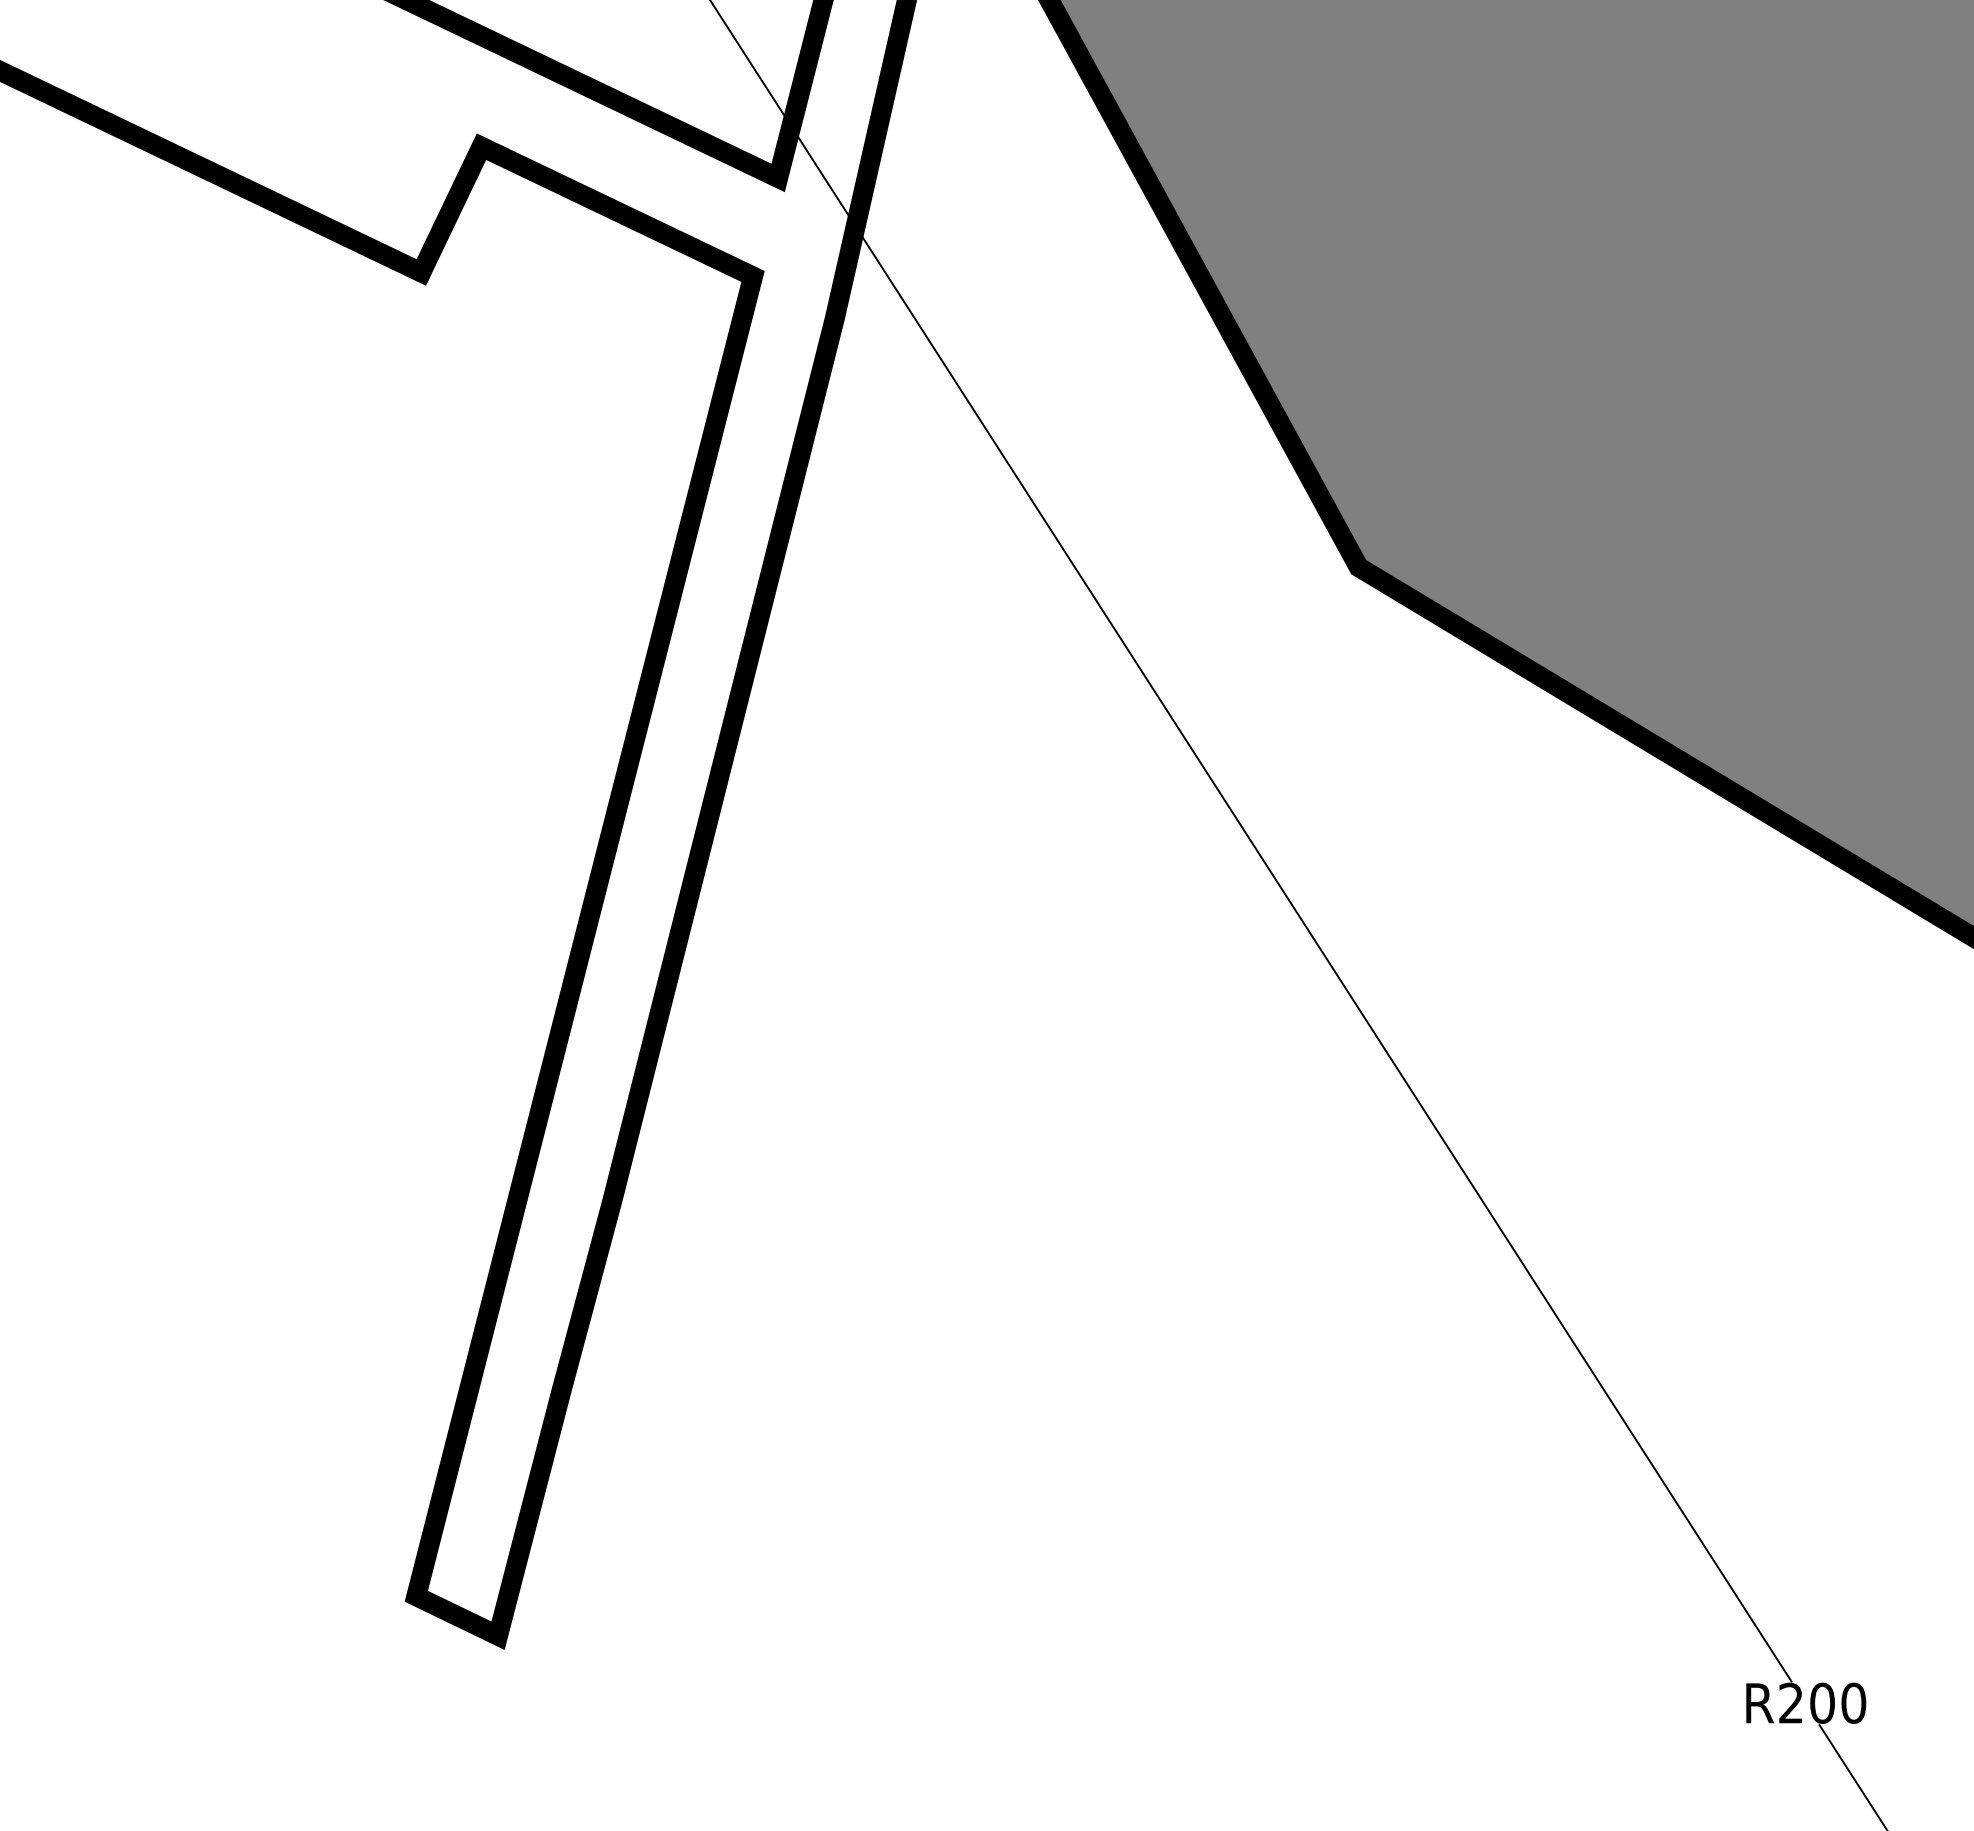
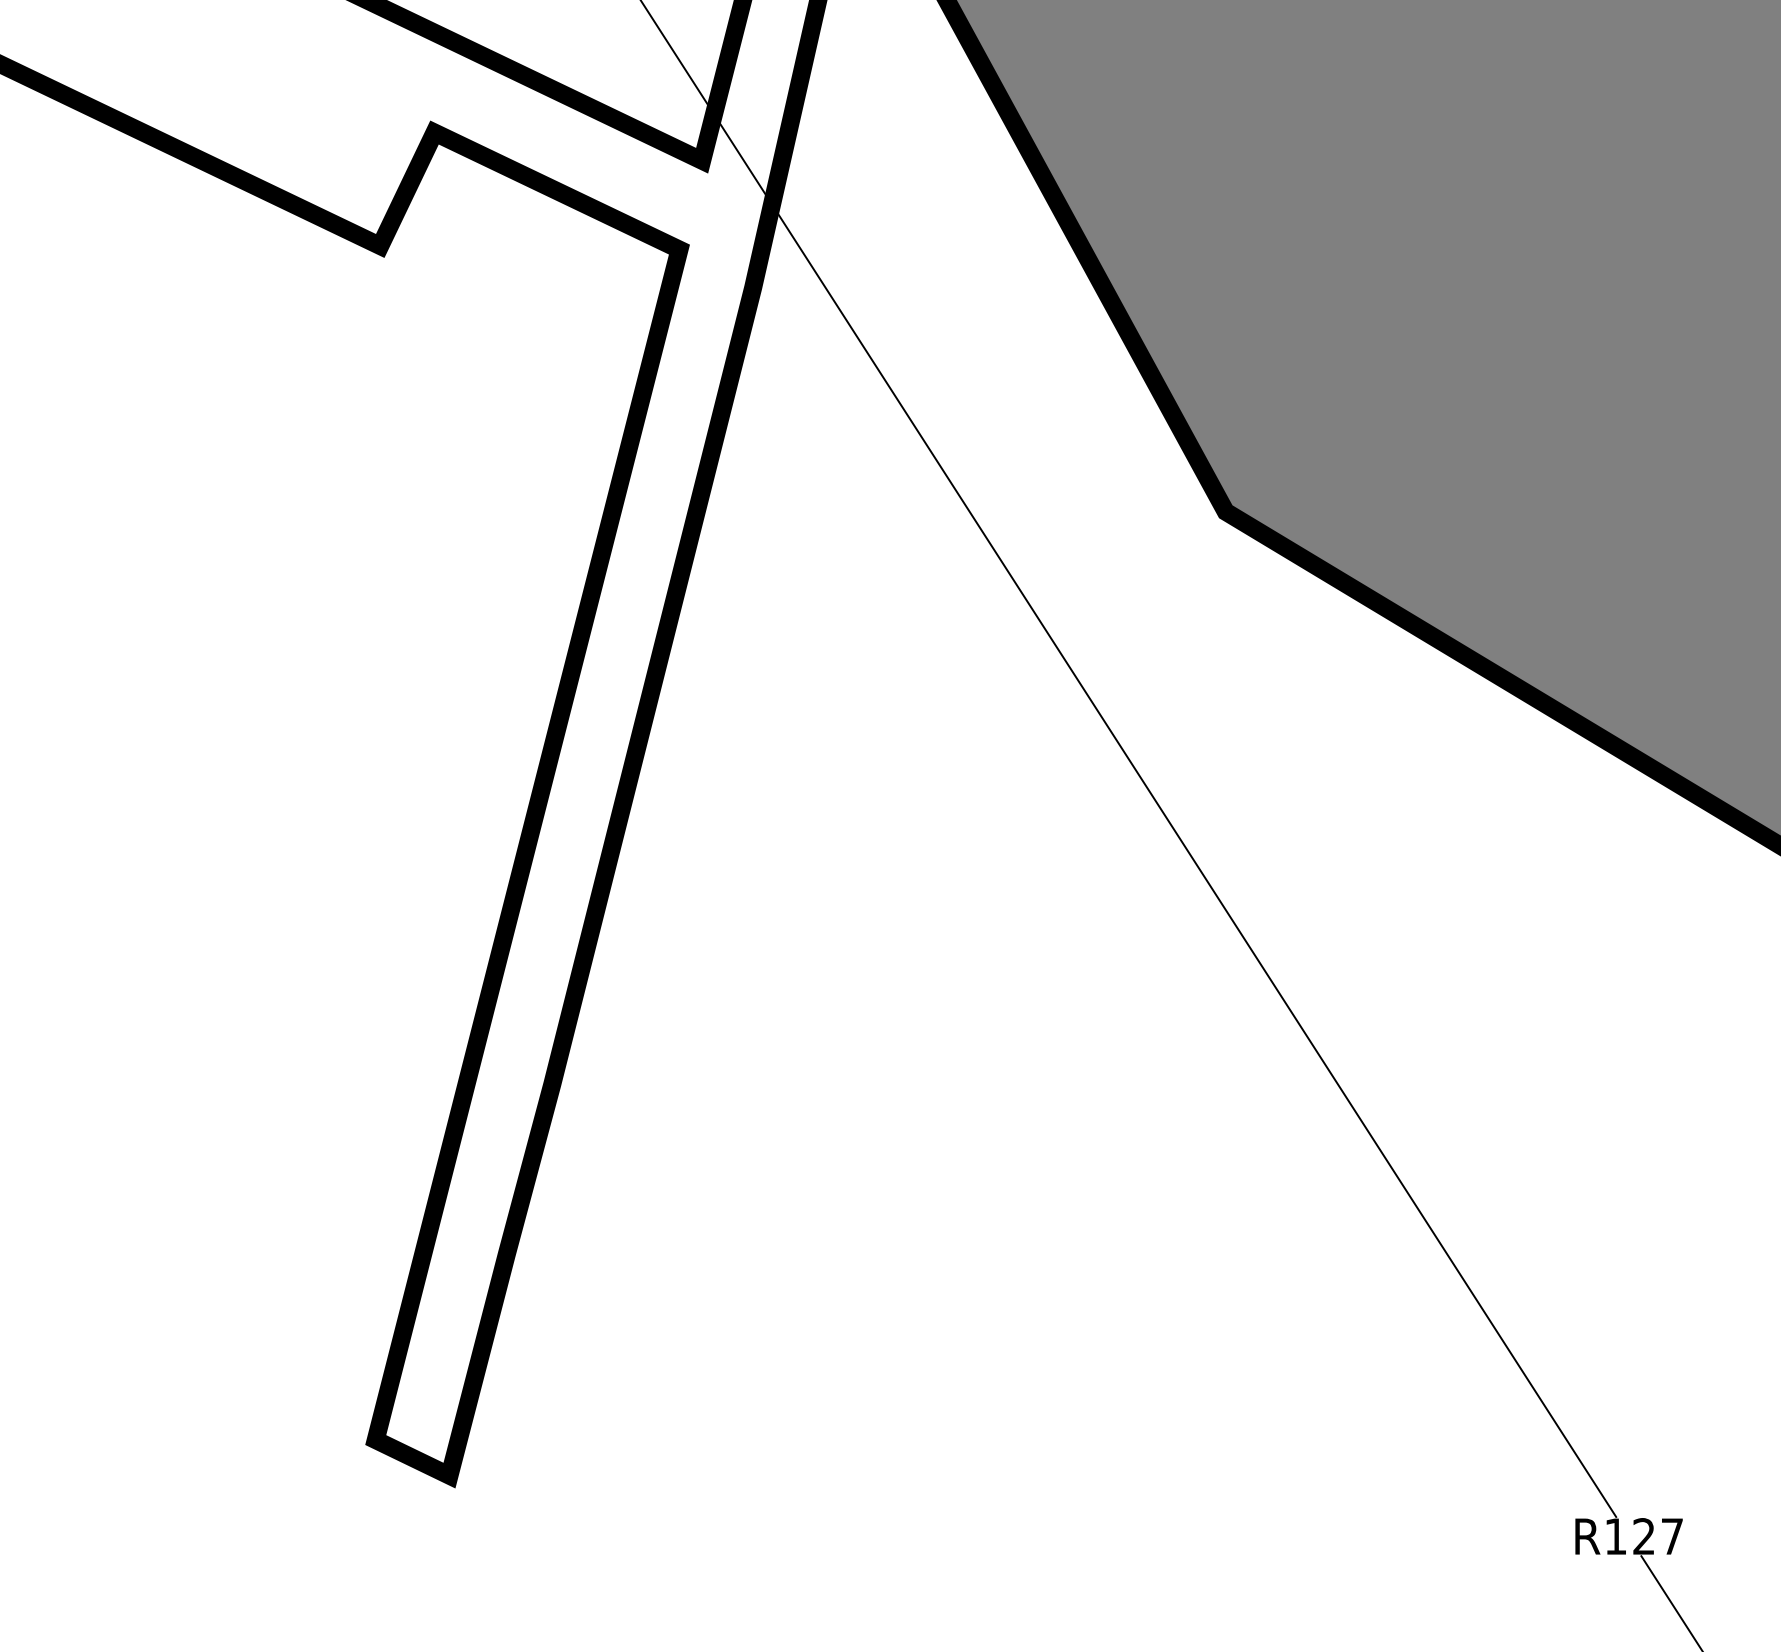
text: (1822, 1702) -> (1644, 1535), R200 -> R127

